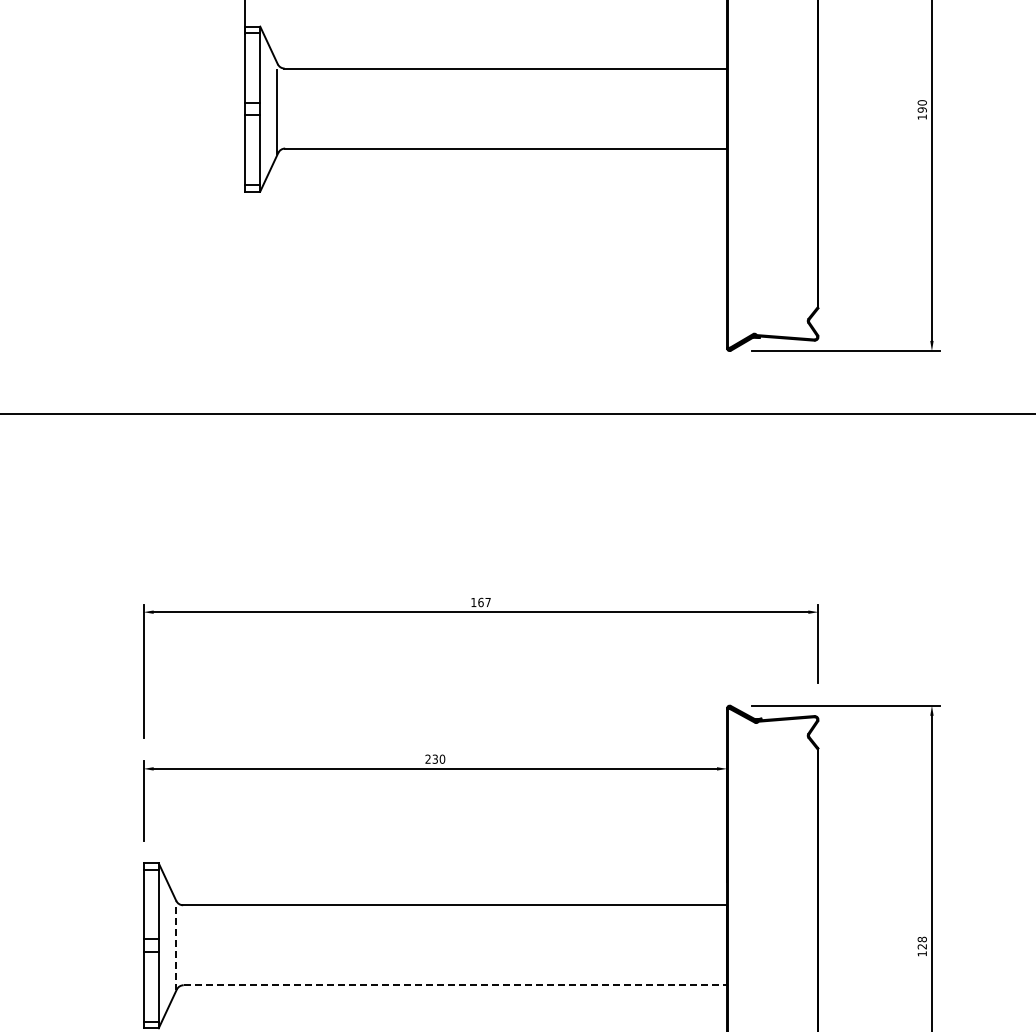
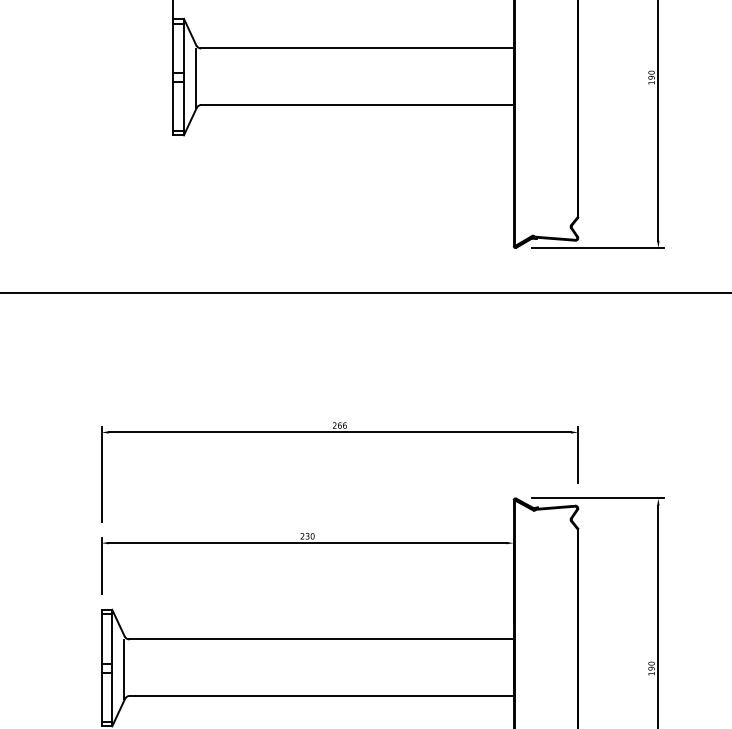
text: (480, 602) -> (339, 425), 167 -> 266
text: (921, 942) -> (650, 665), 128 -> 190
line: (175, 948) -> (124, 669), dashed -> solid
line: (455, 985) -> (321, 696), dashed -> solid

